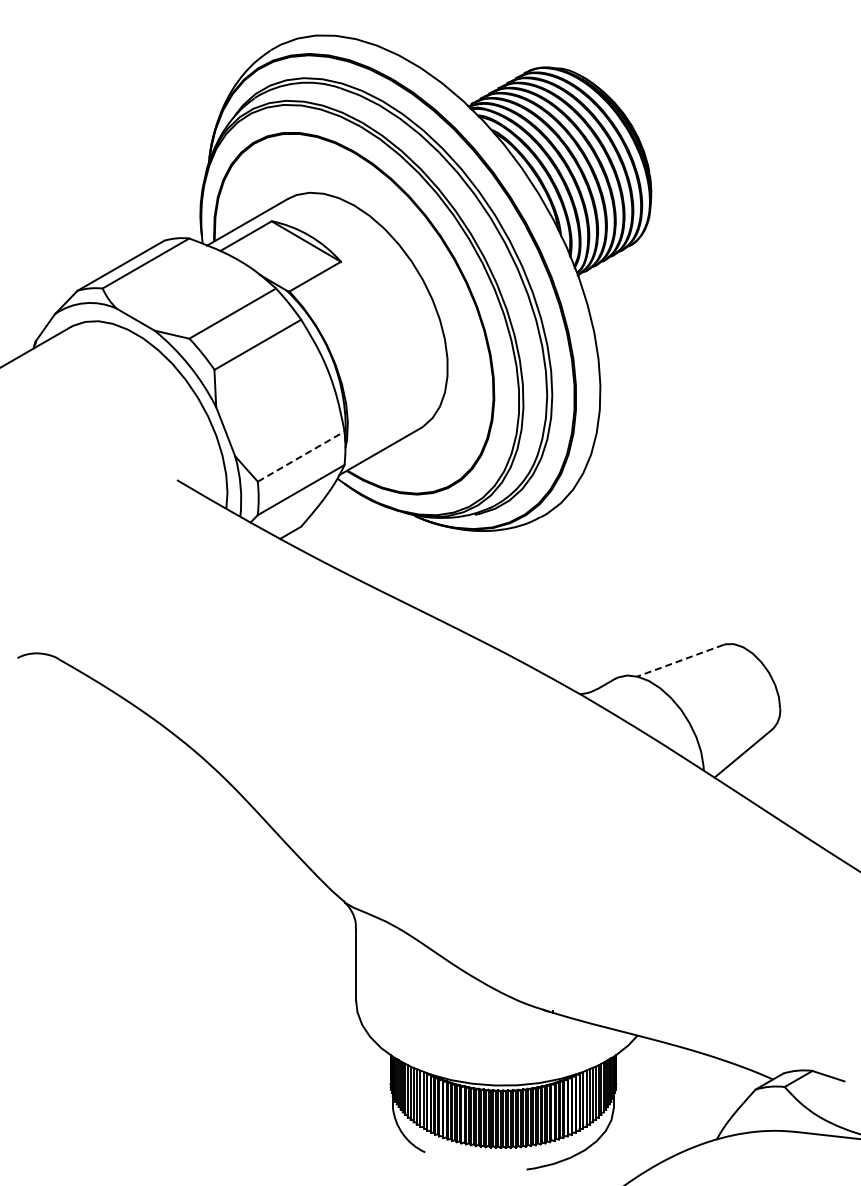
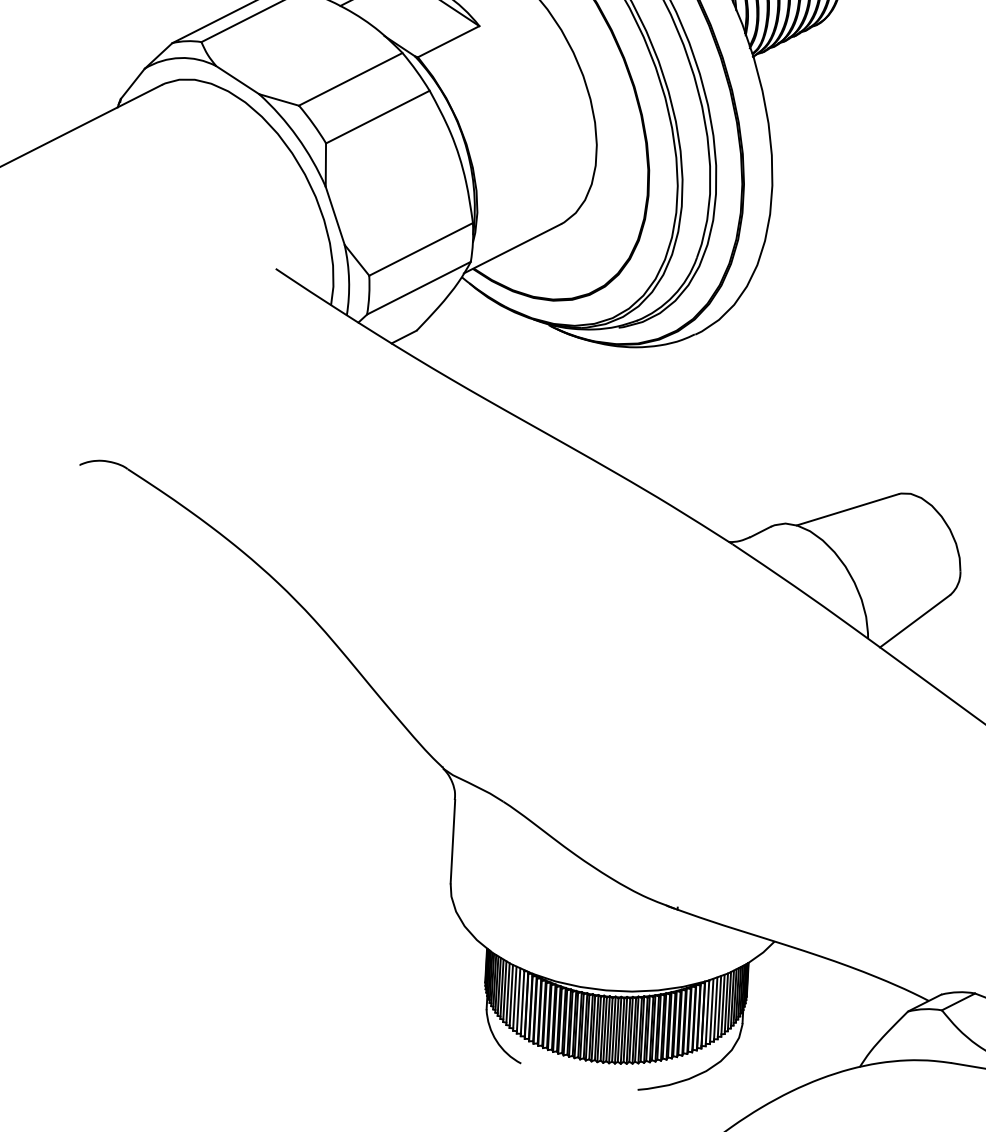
line: (301, 456) -> (421, 249), dashed -> solid
line: (680, 660) -> (847, 509), dashed -> solid

